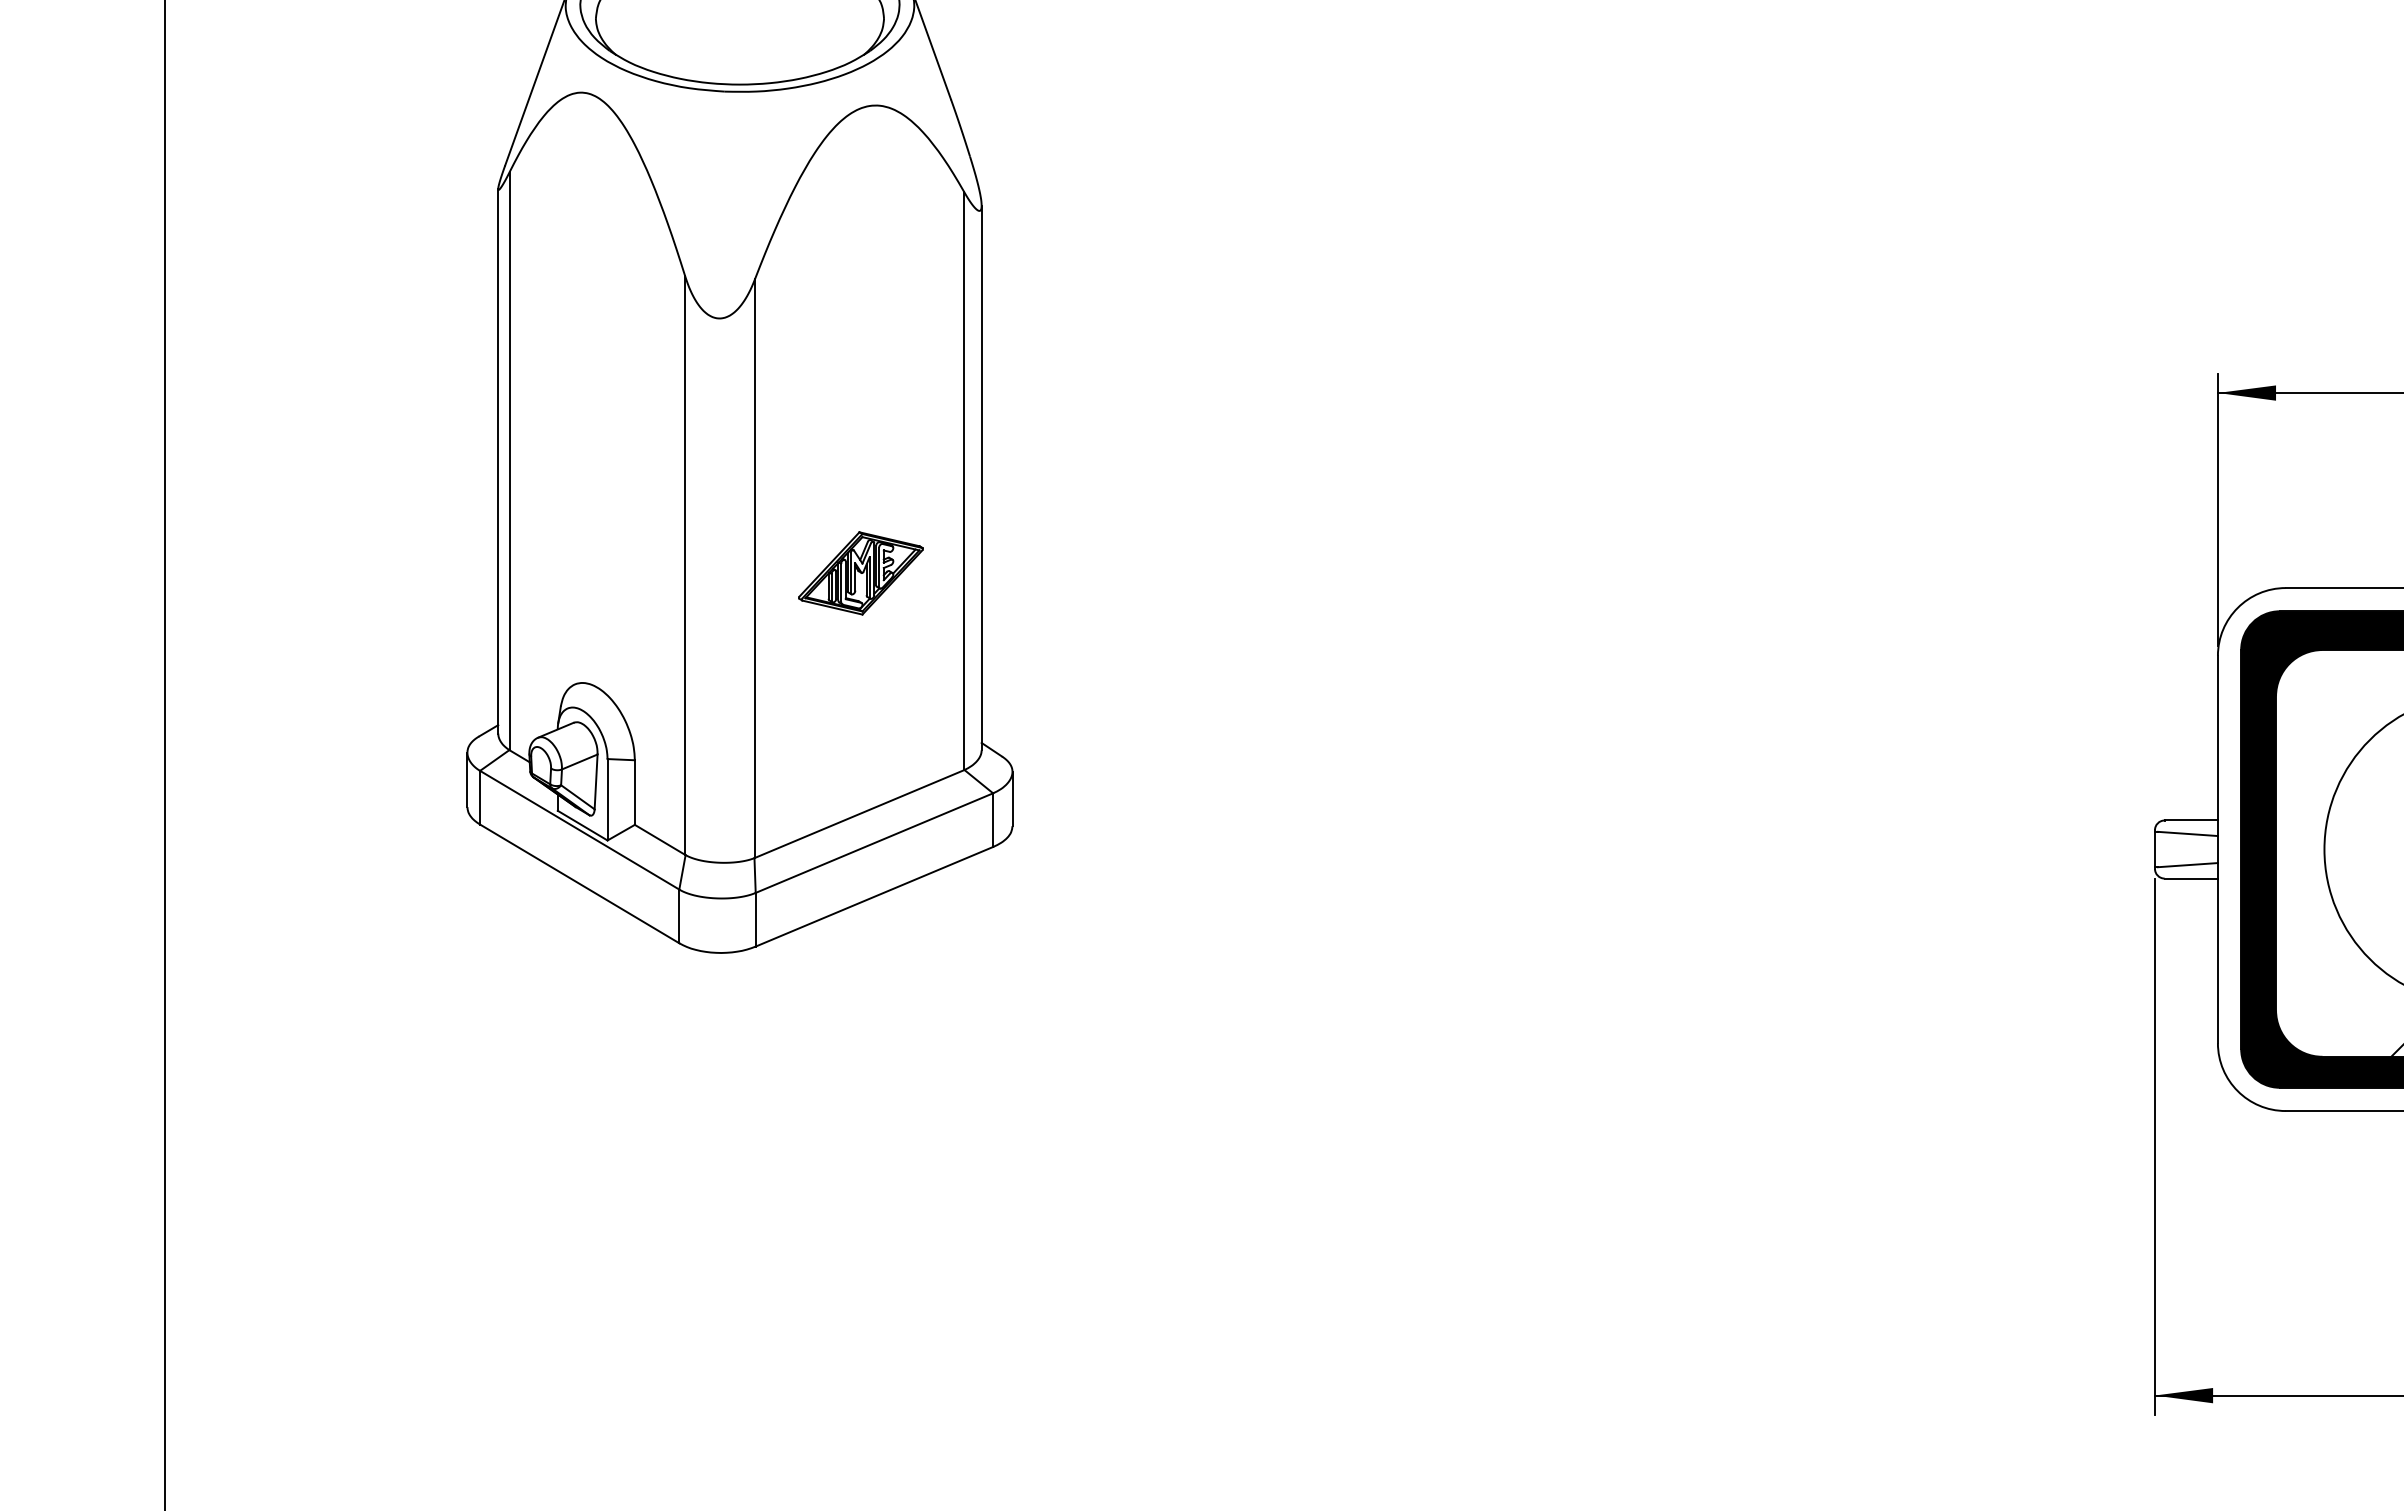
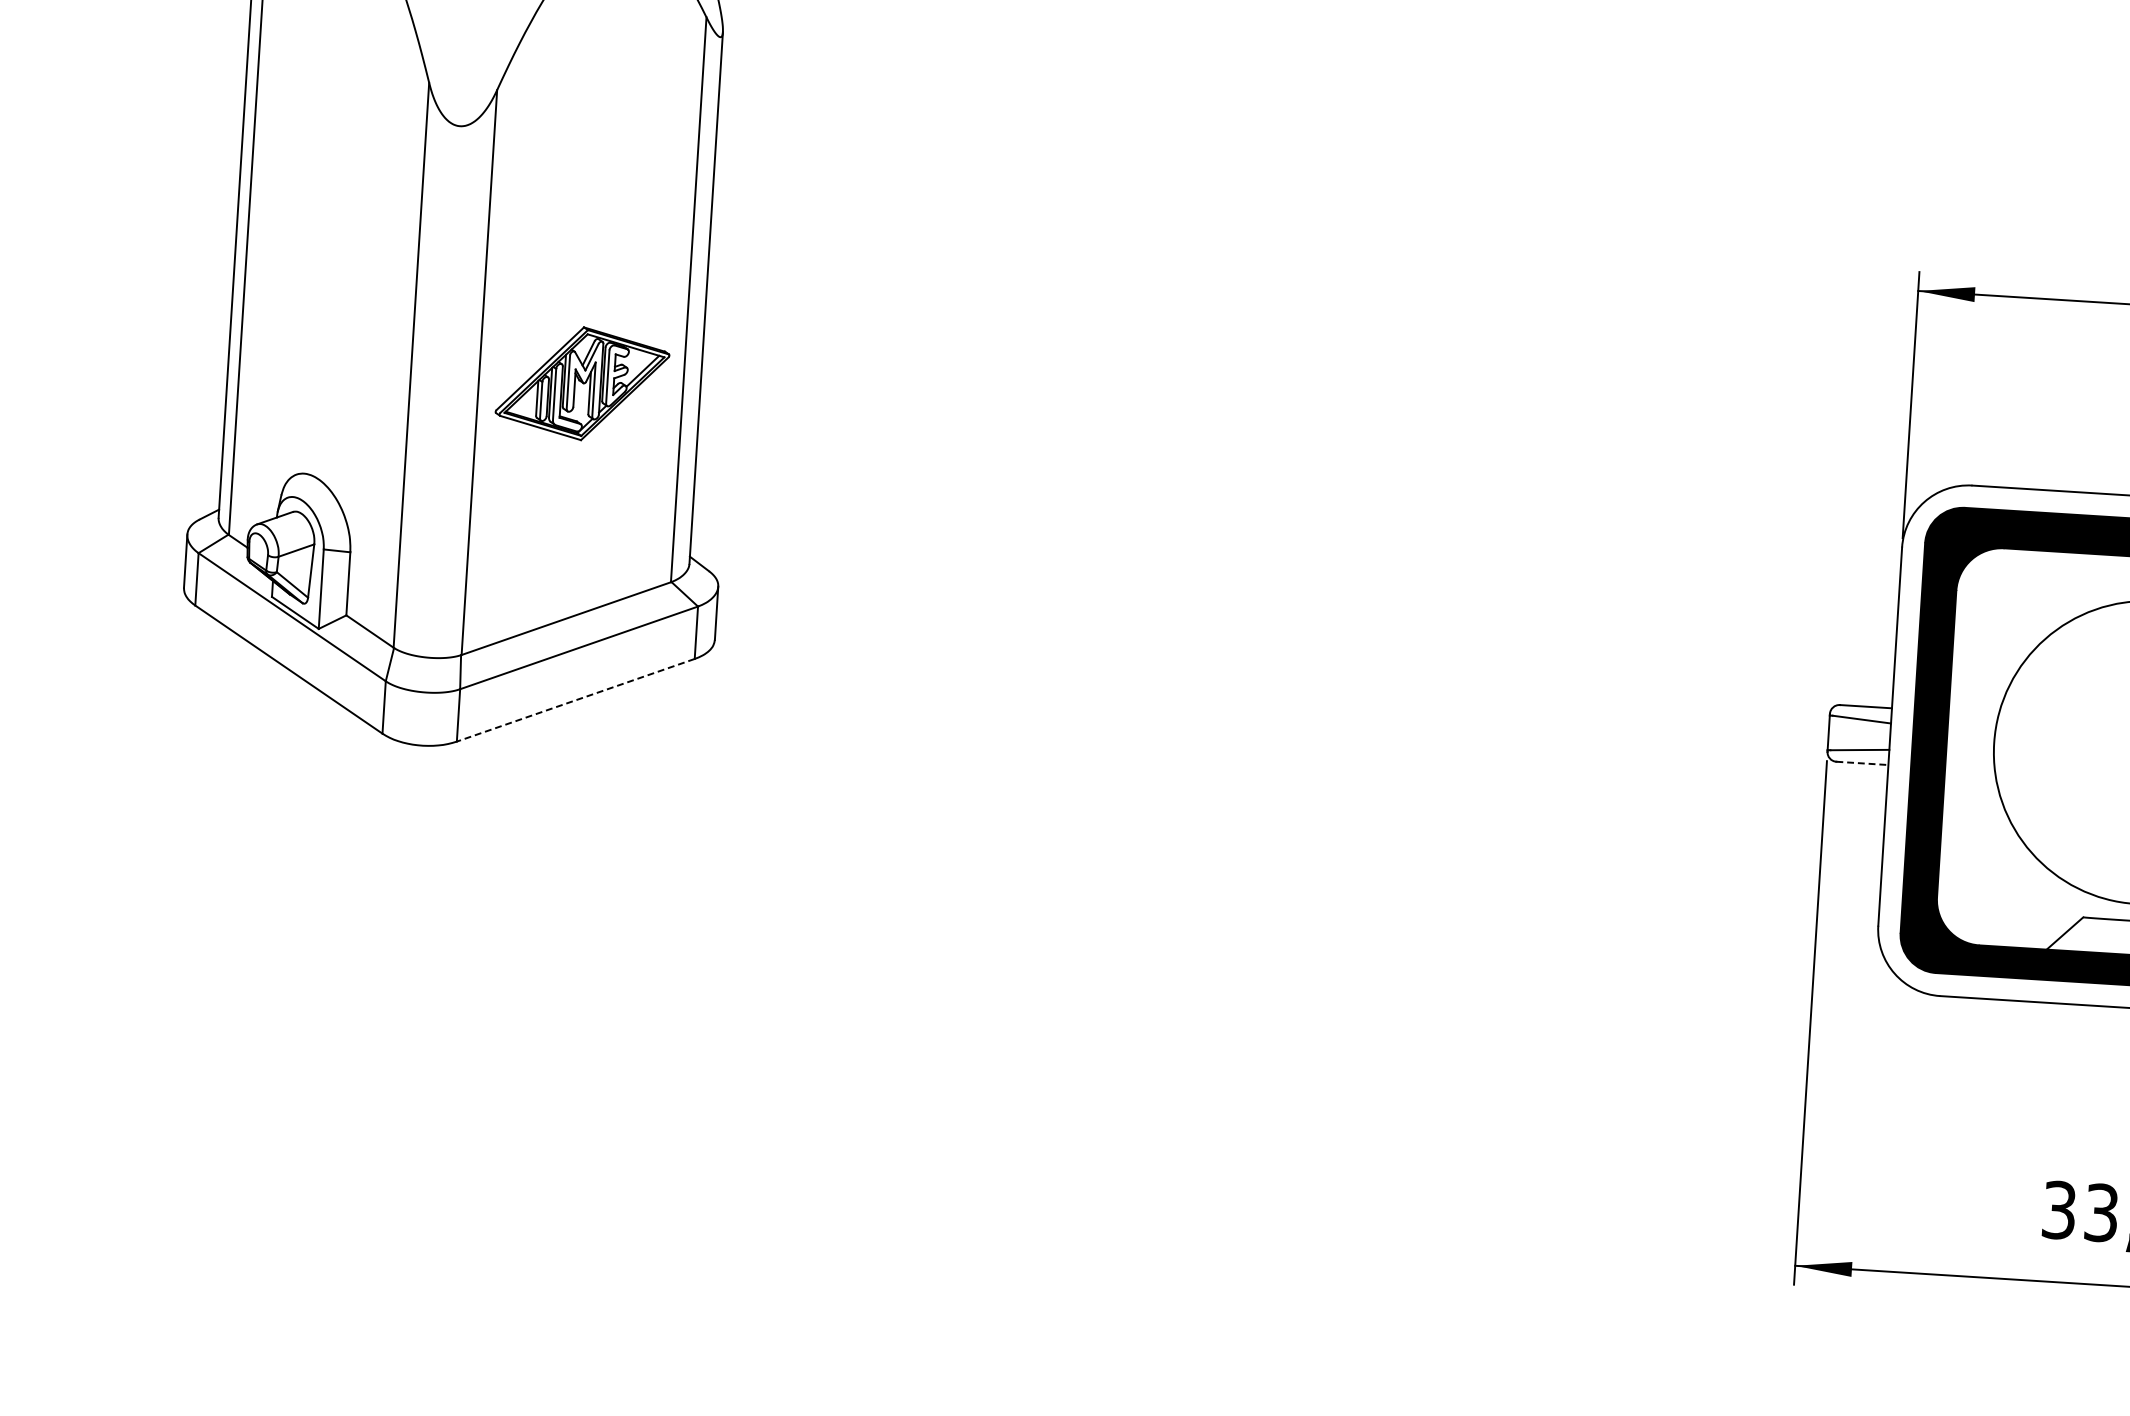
part: (860, 573) -> (582, 383), size x1.4
line: (2191, 878) -> (1862, 763), solid -> dashed
line: (874, 896) -> (575, 700), solid -> dashed

